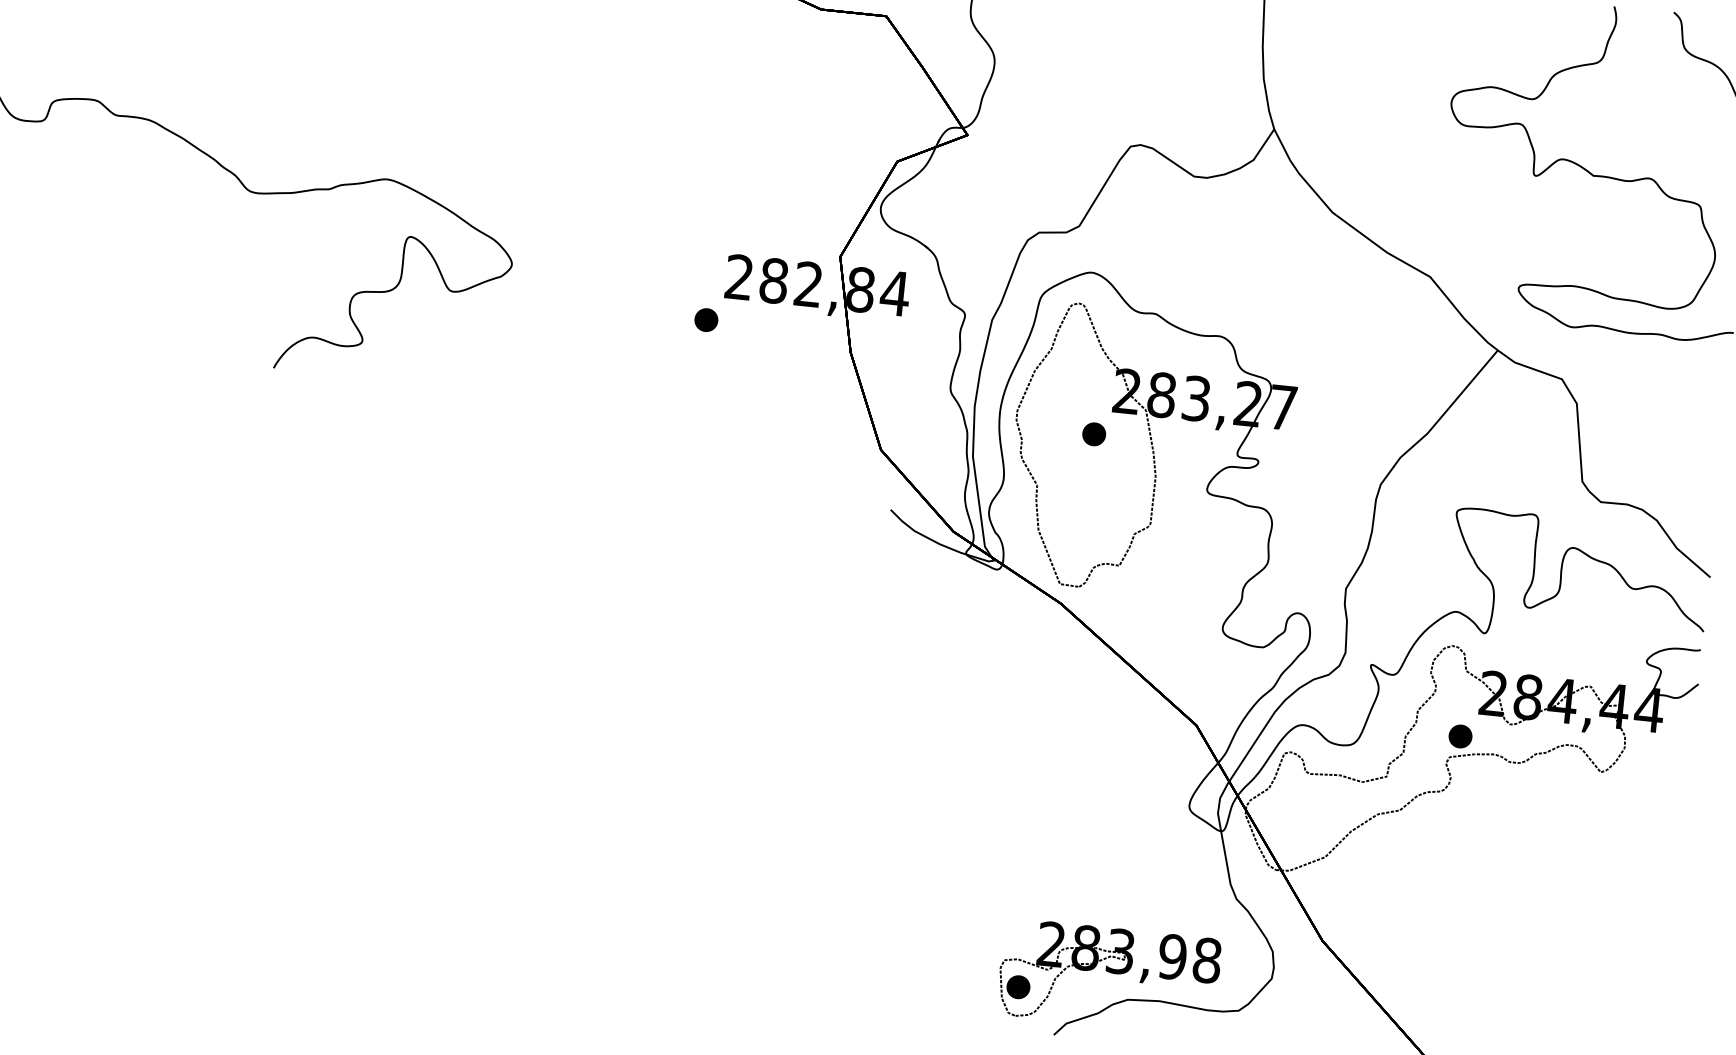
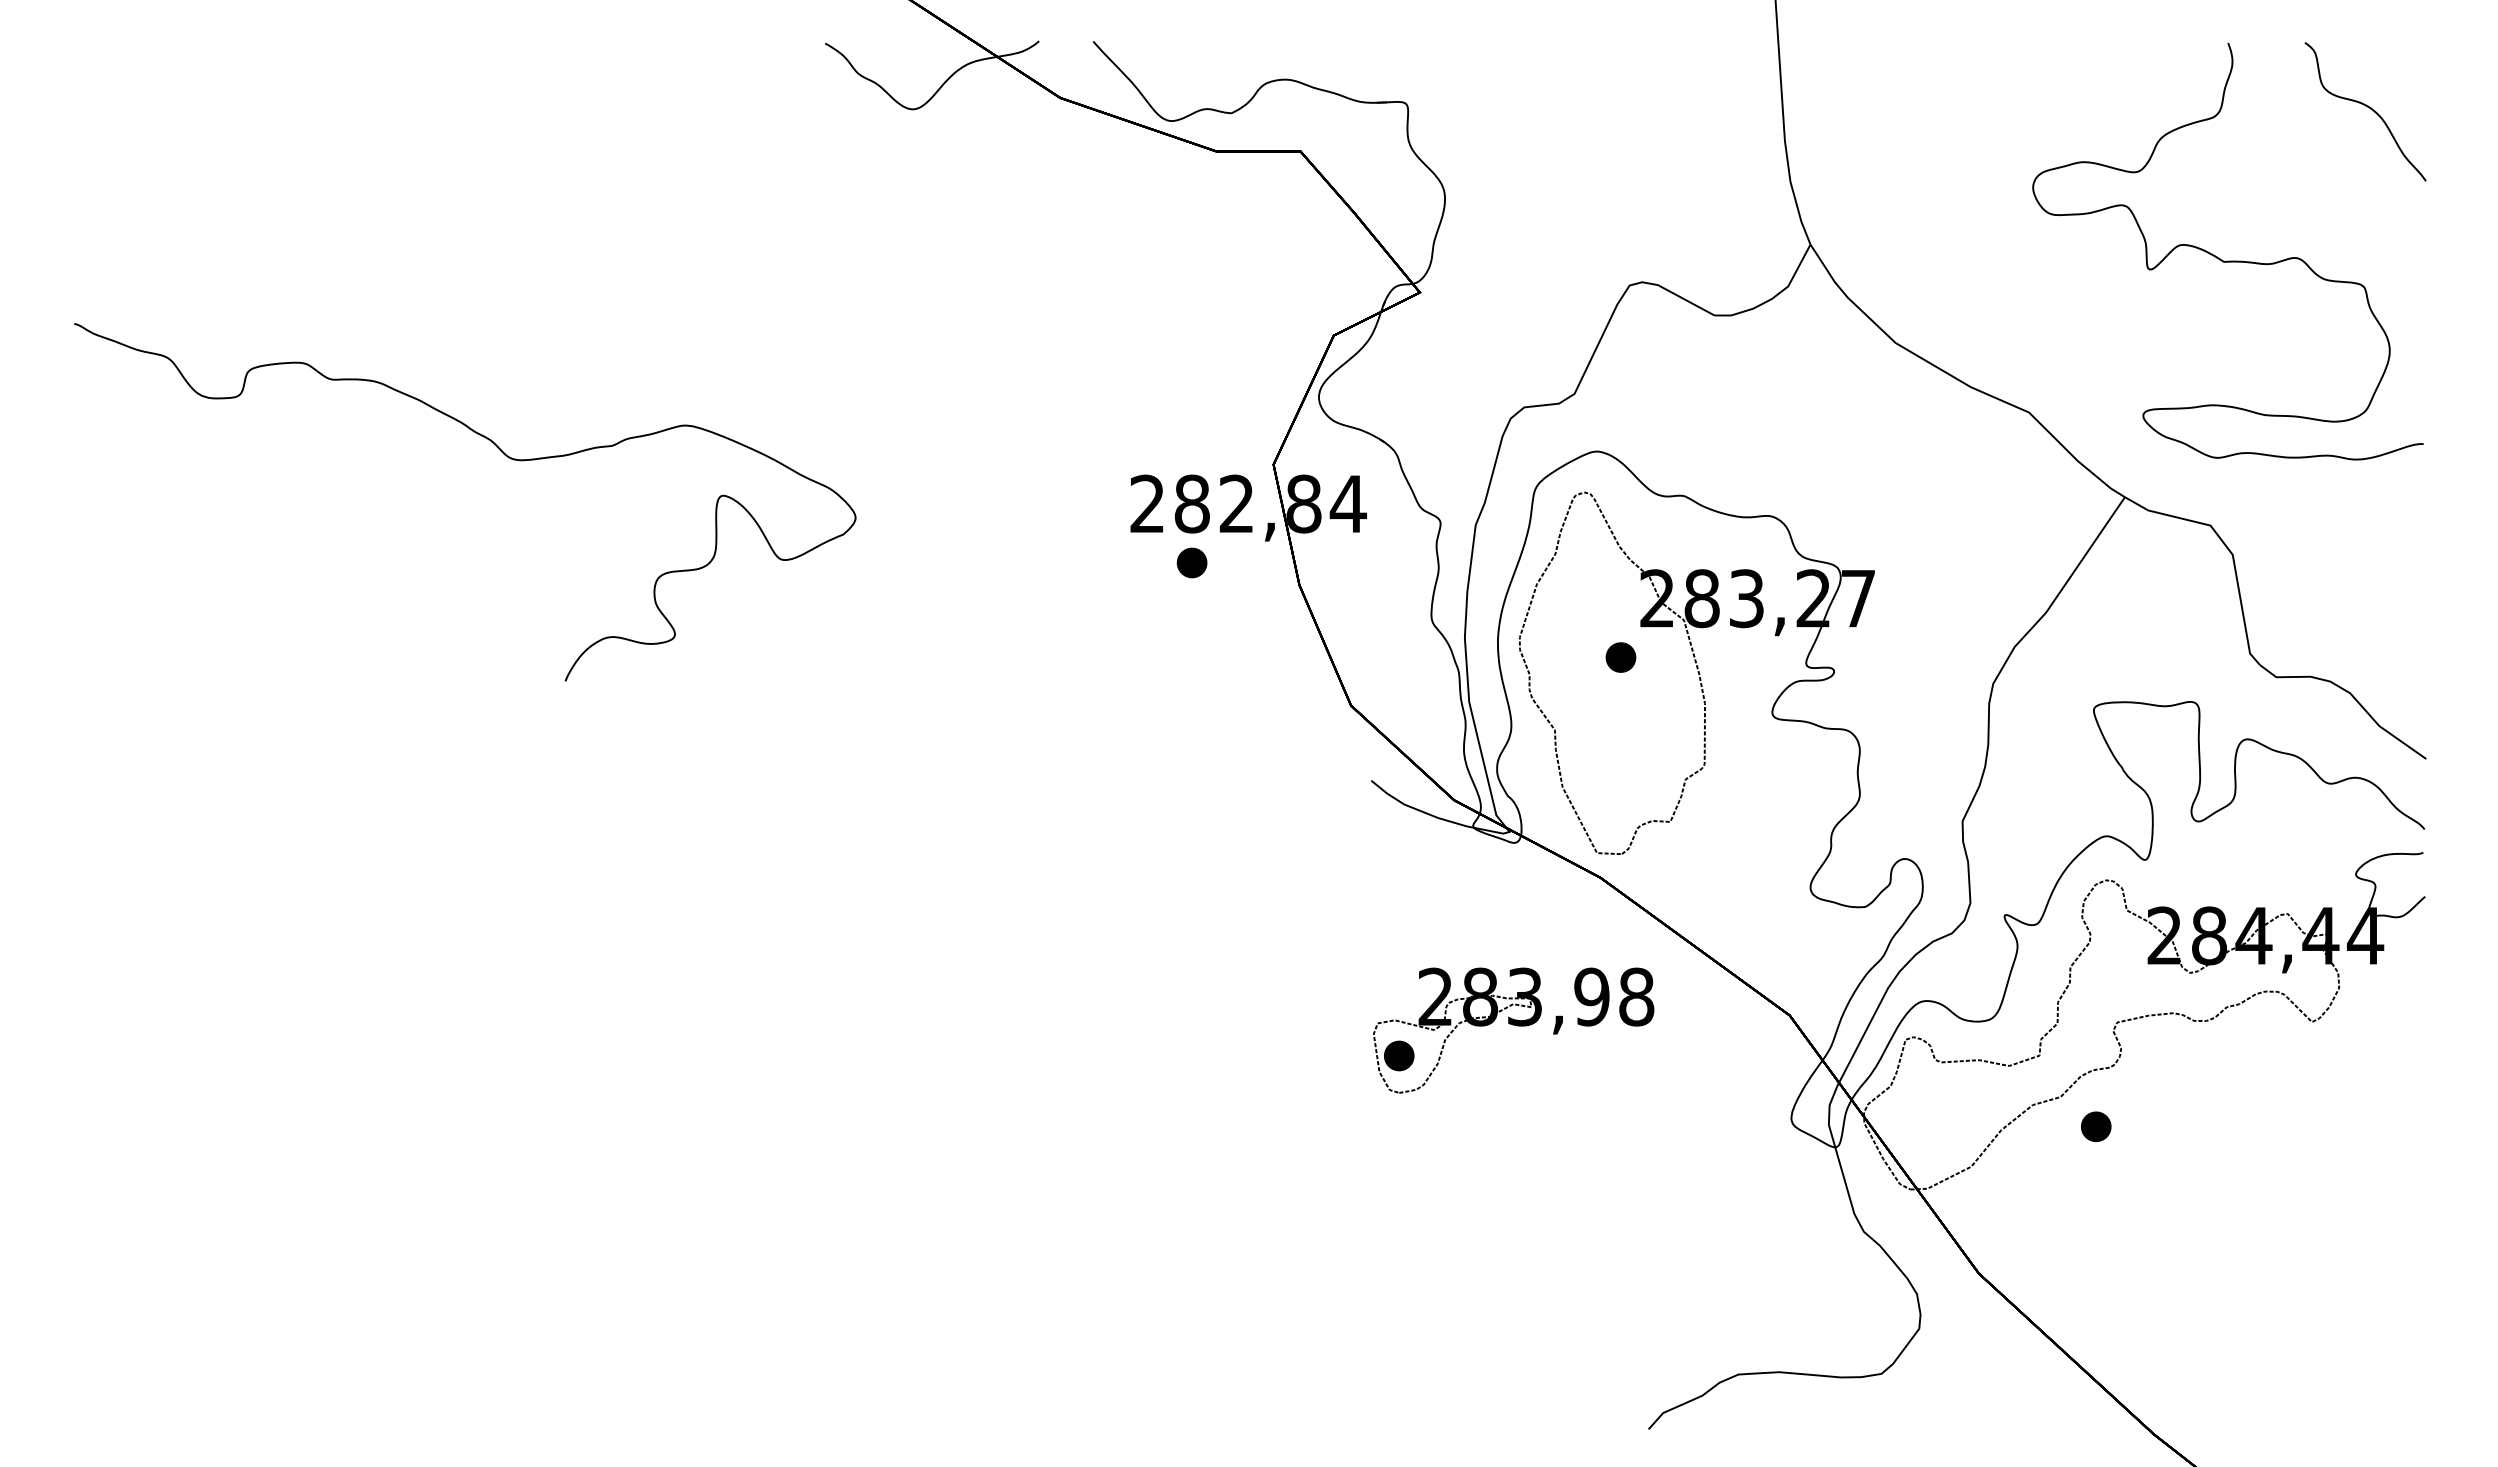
part: (705, 319) -> (1191, 562), moved
part: (1460, 736) -> (2096, 1126), moved
part: (1109, 976) -> (1513, 1030), moved

